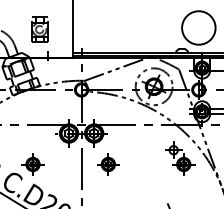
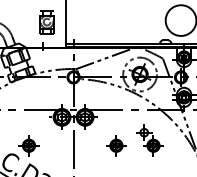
part: (39, 29) -> (46, 22), moved
part: (180, 158) -> (150, 140), moved
part: (108, 164) -> (116, 145), moved

